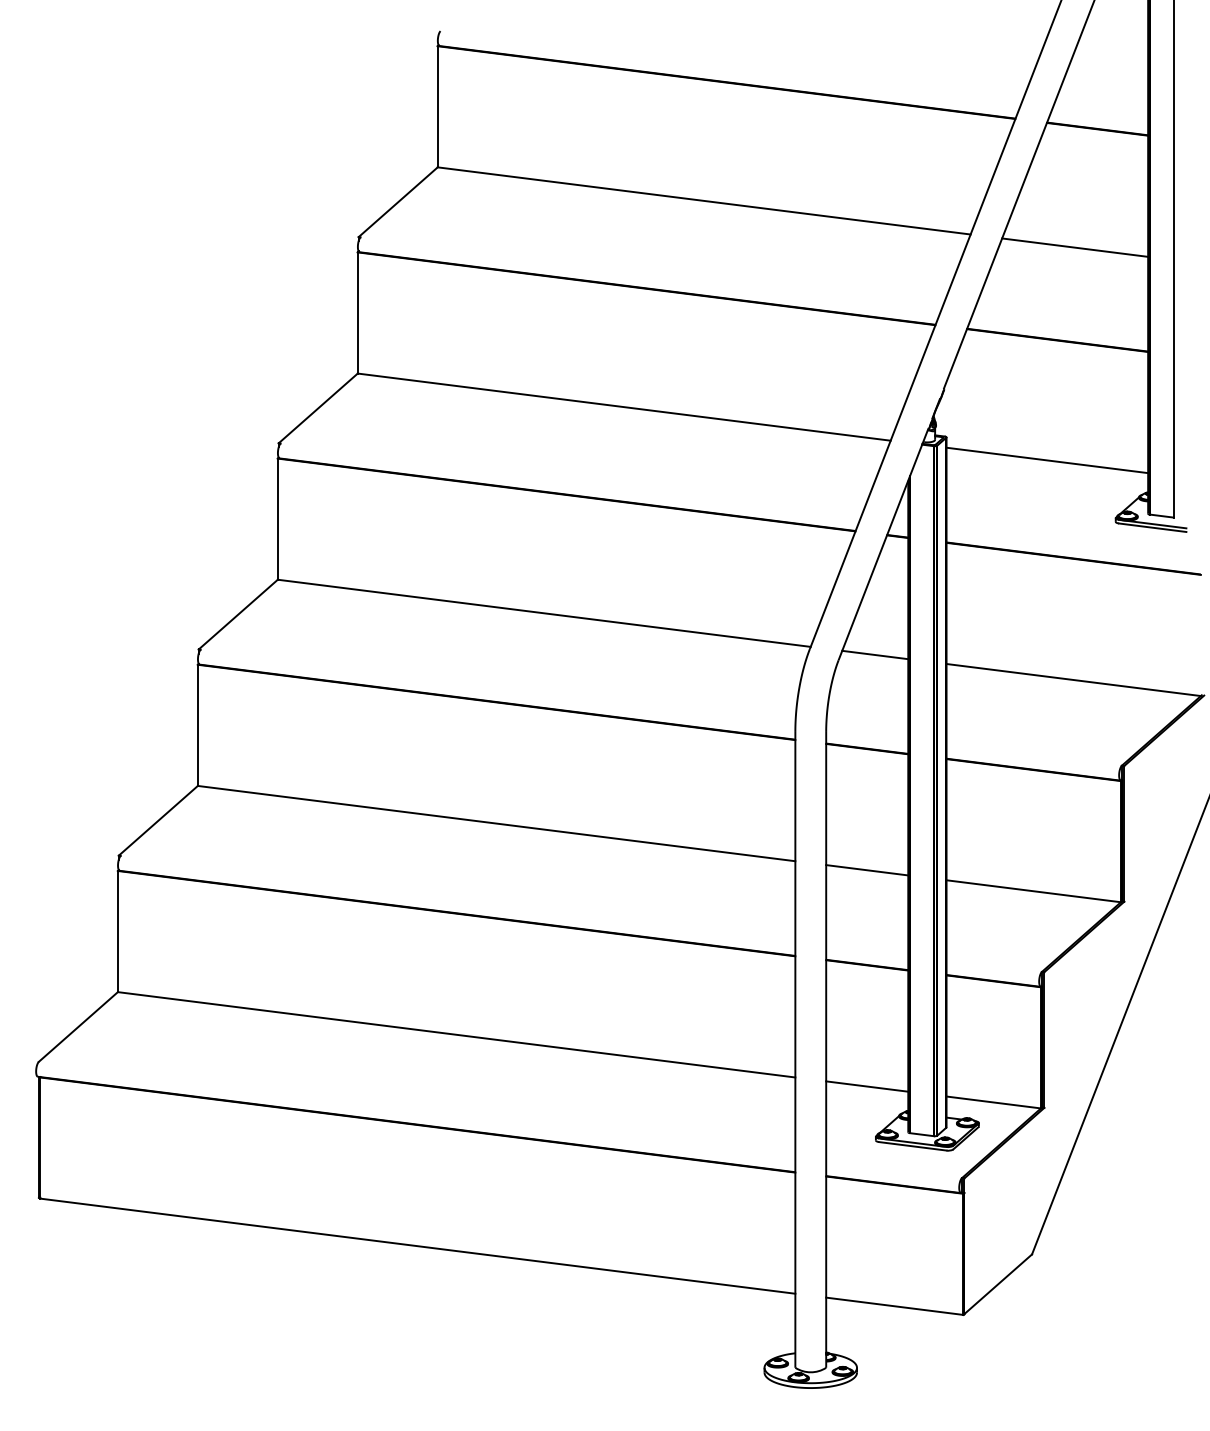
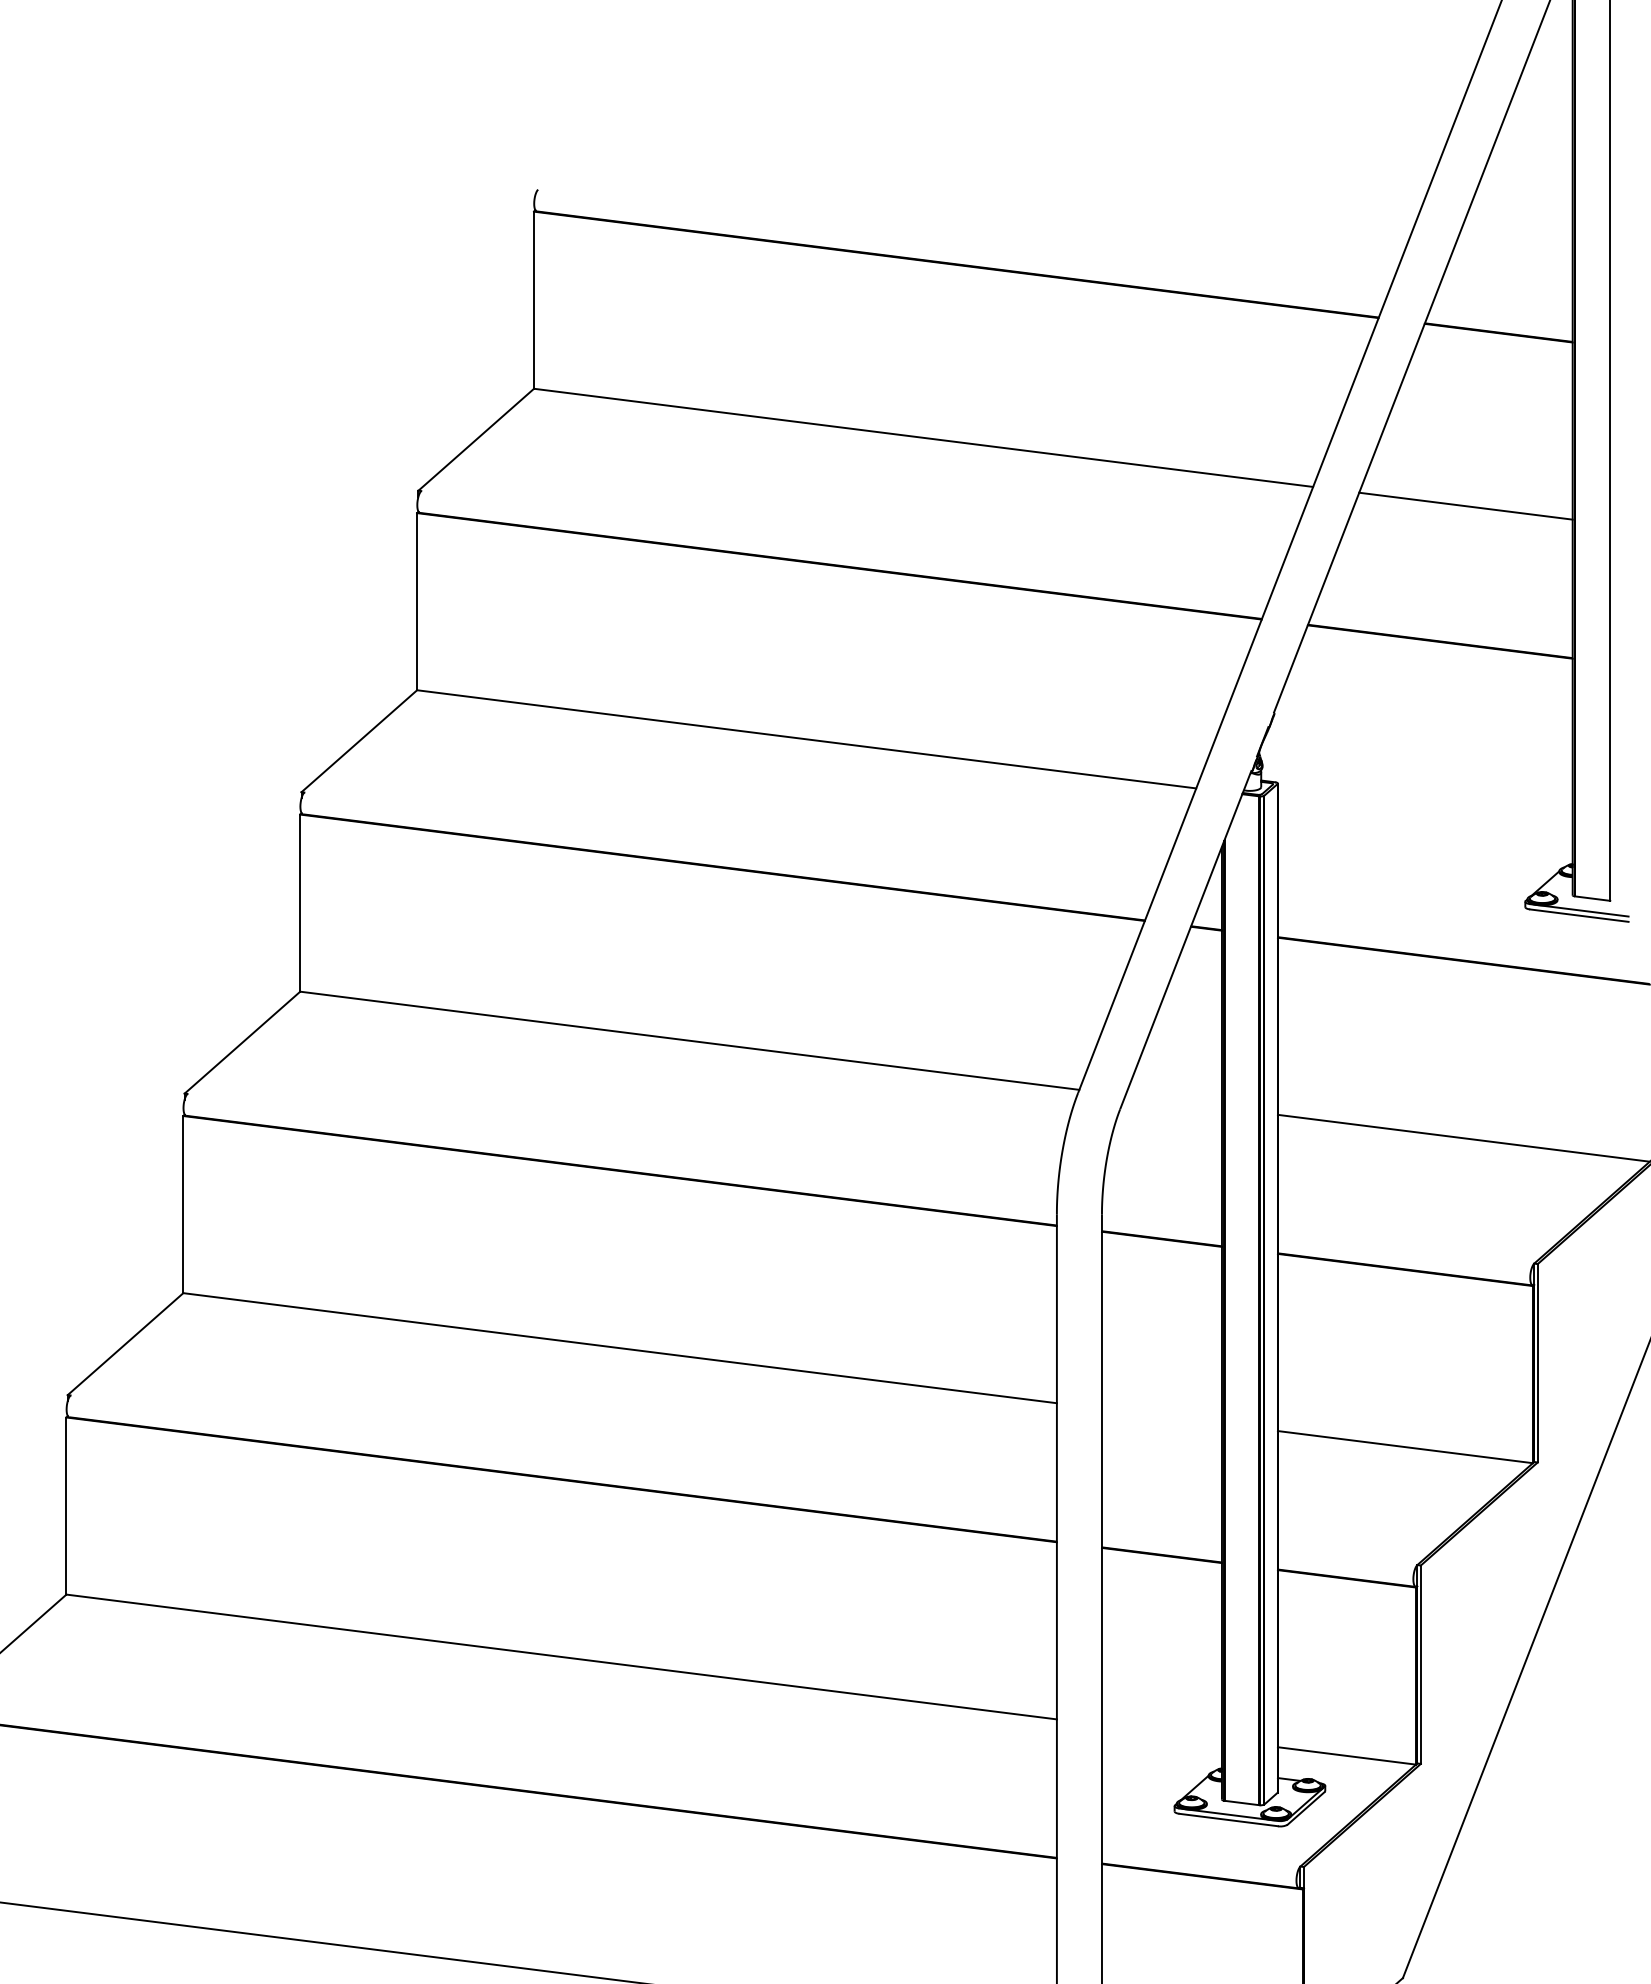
line: (1047, 460) -> (1425, 817), removed
line: (875, 654) -> (1174, 1100), removed
line: (867, 870) -> (1162, 1416), removed
line: (867, 1086) -> (1162, 1732), removed

